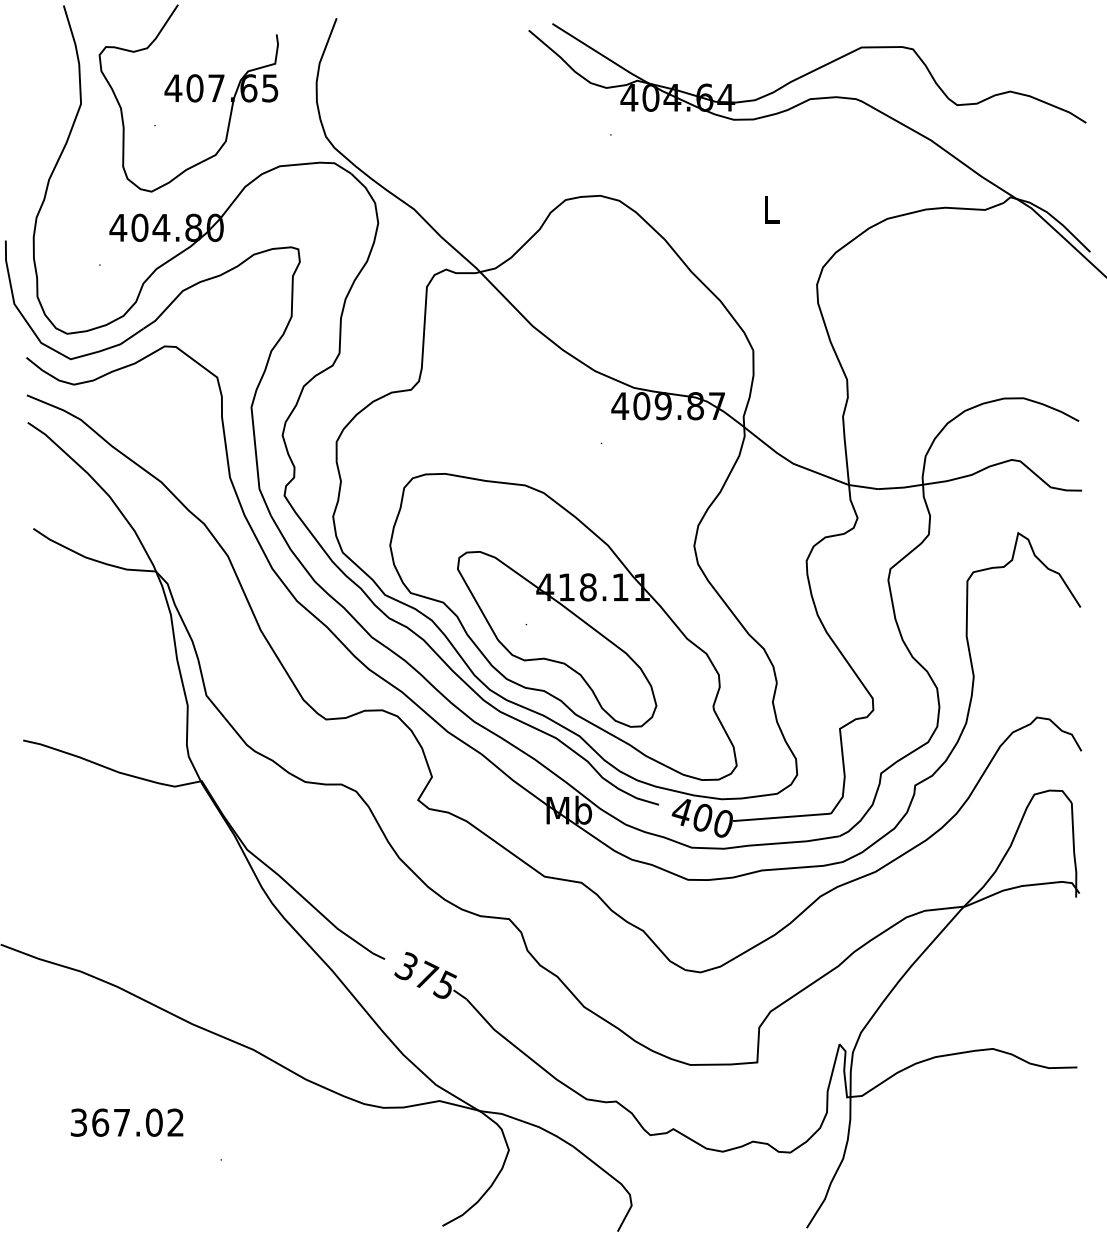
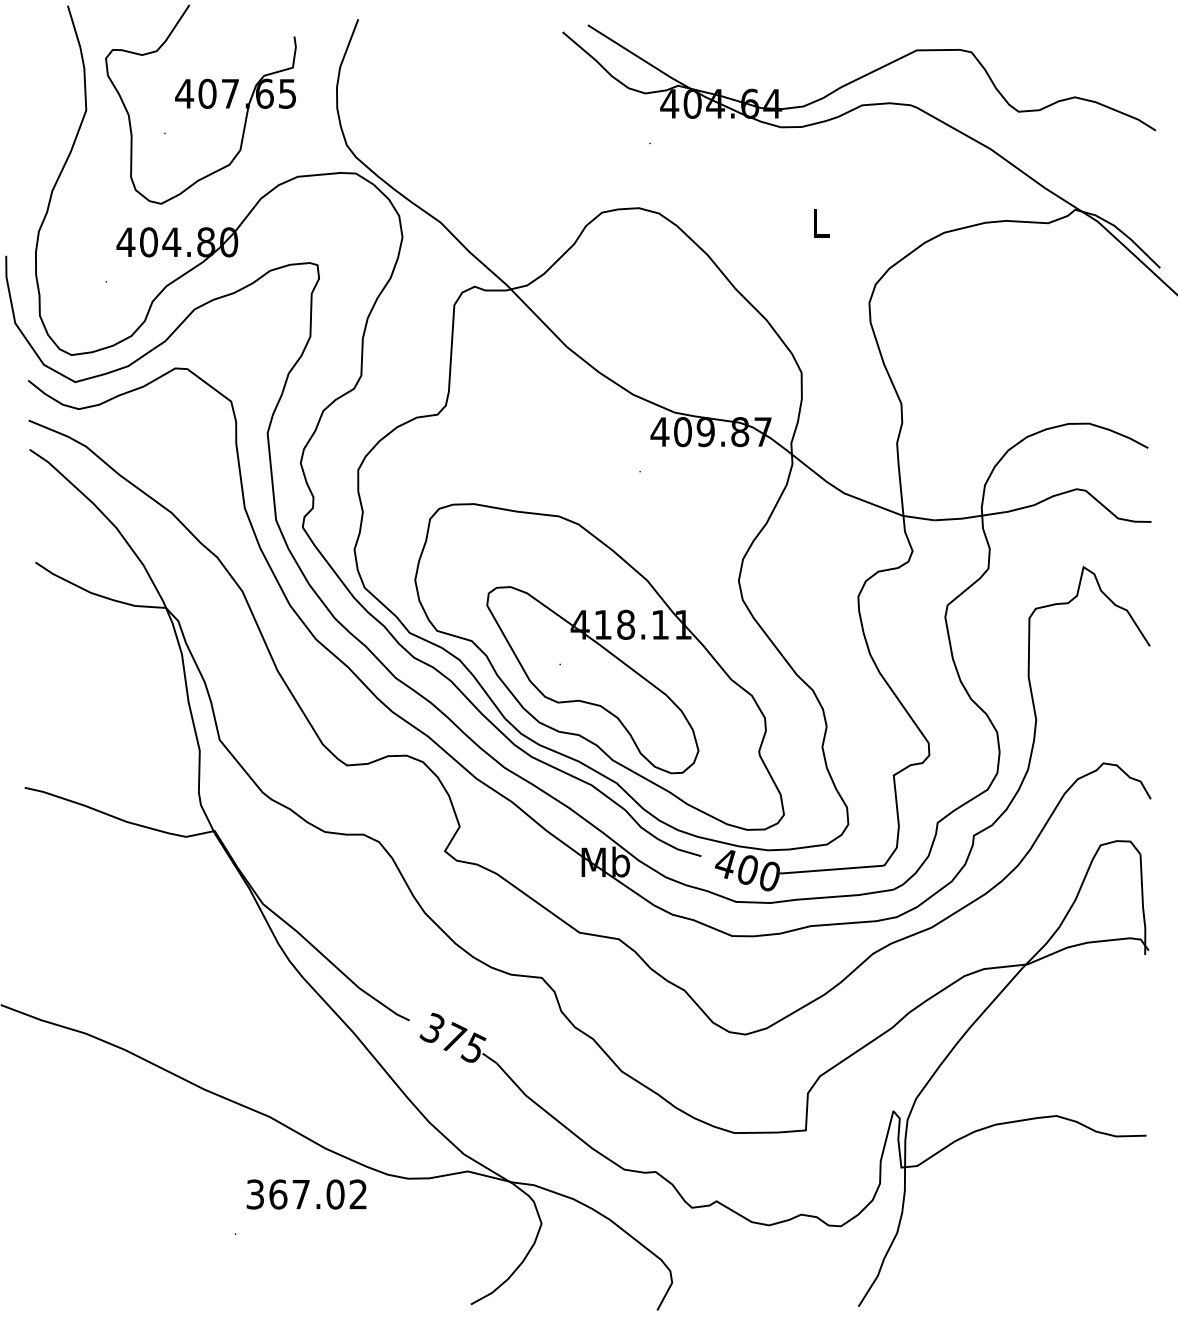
text: (127, 1122) -> (307, 1194), moved

